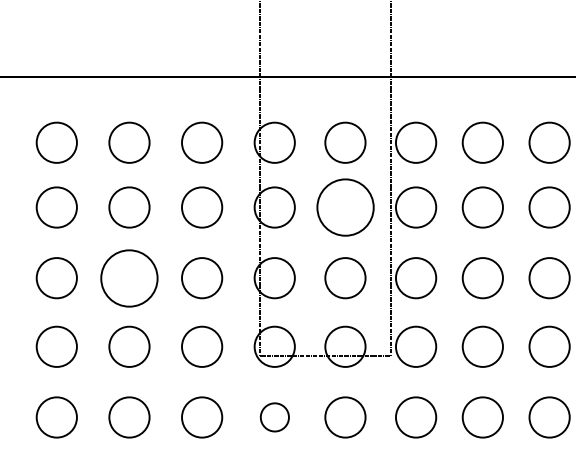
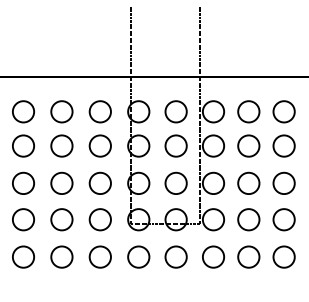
circle: (344, 206) -> (175, 145), size x0.71
circle: (128, 276) -> (61, 182), size x0.71
circle: (274, 416) -> (138, 256), size x1.43

